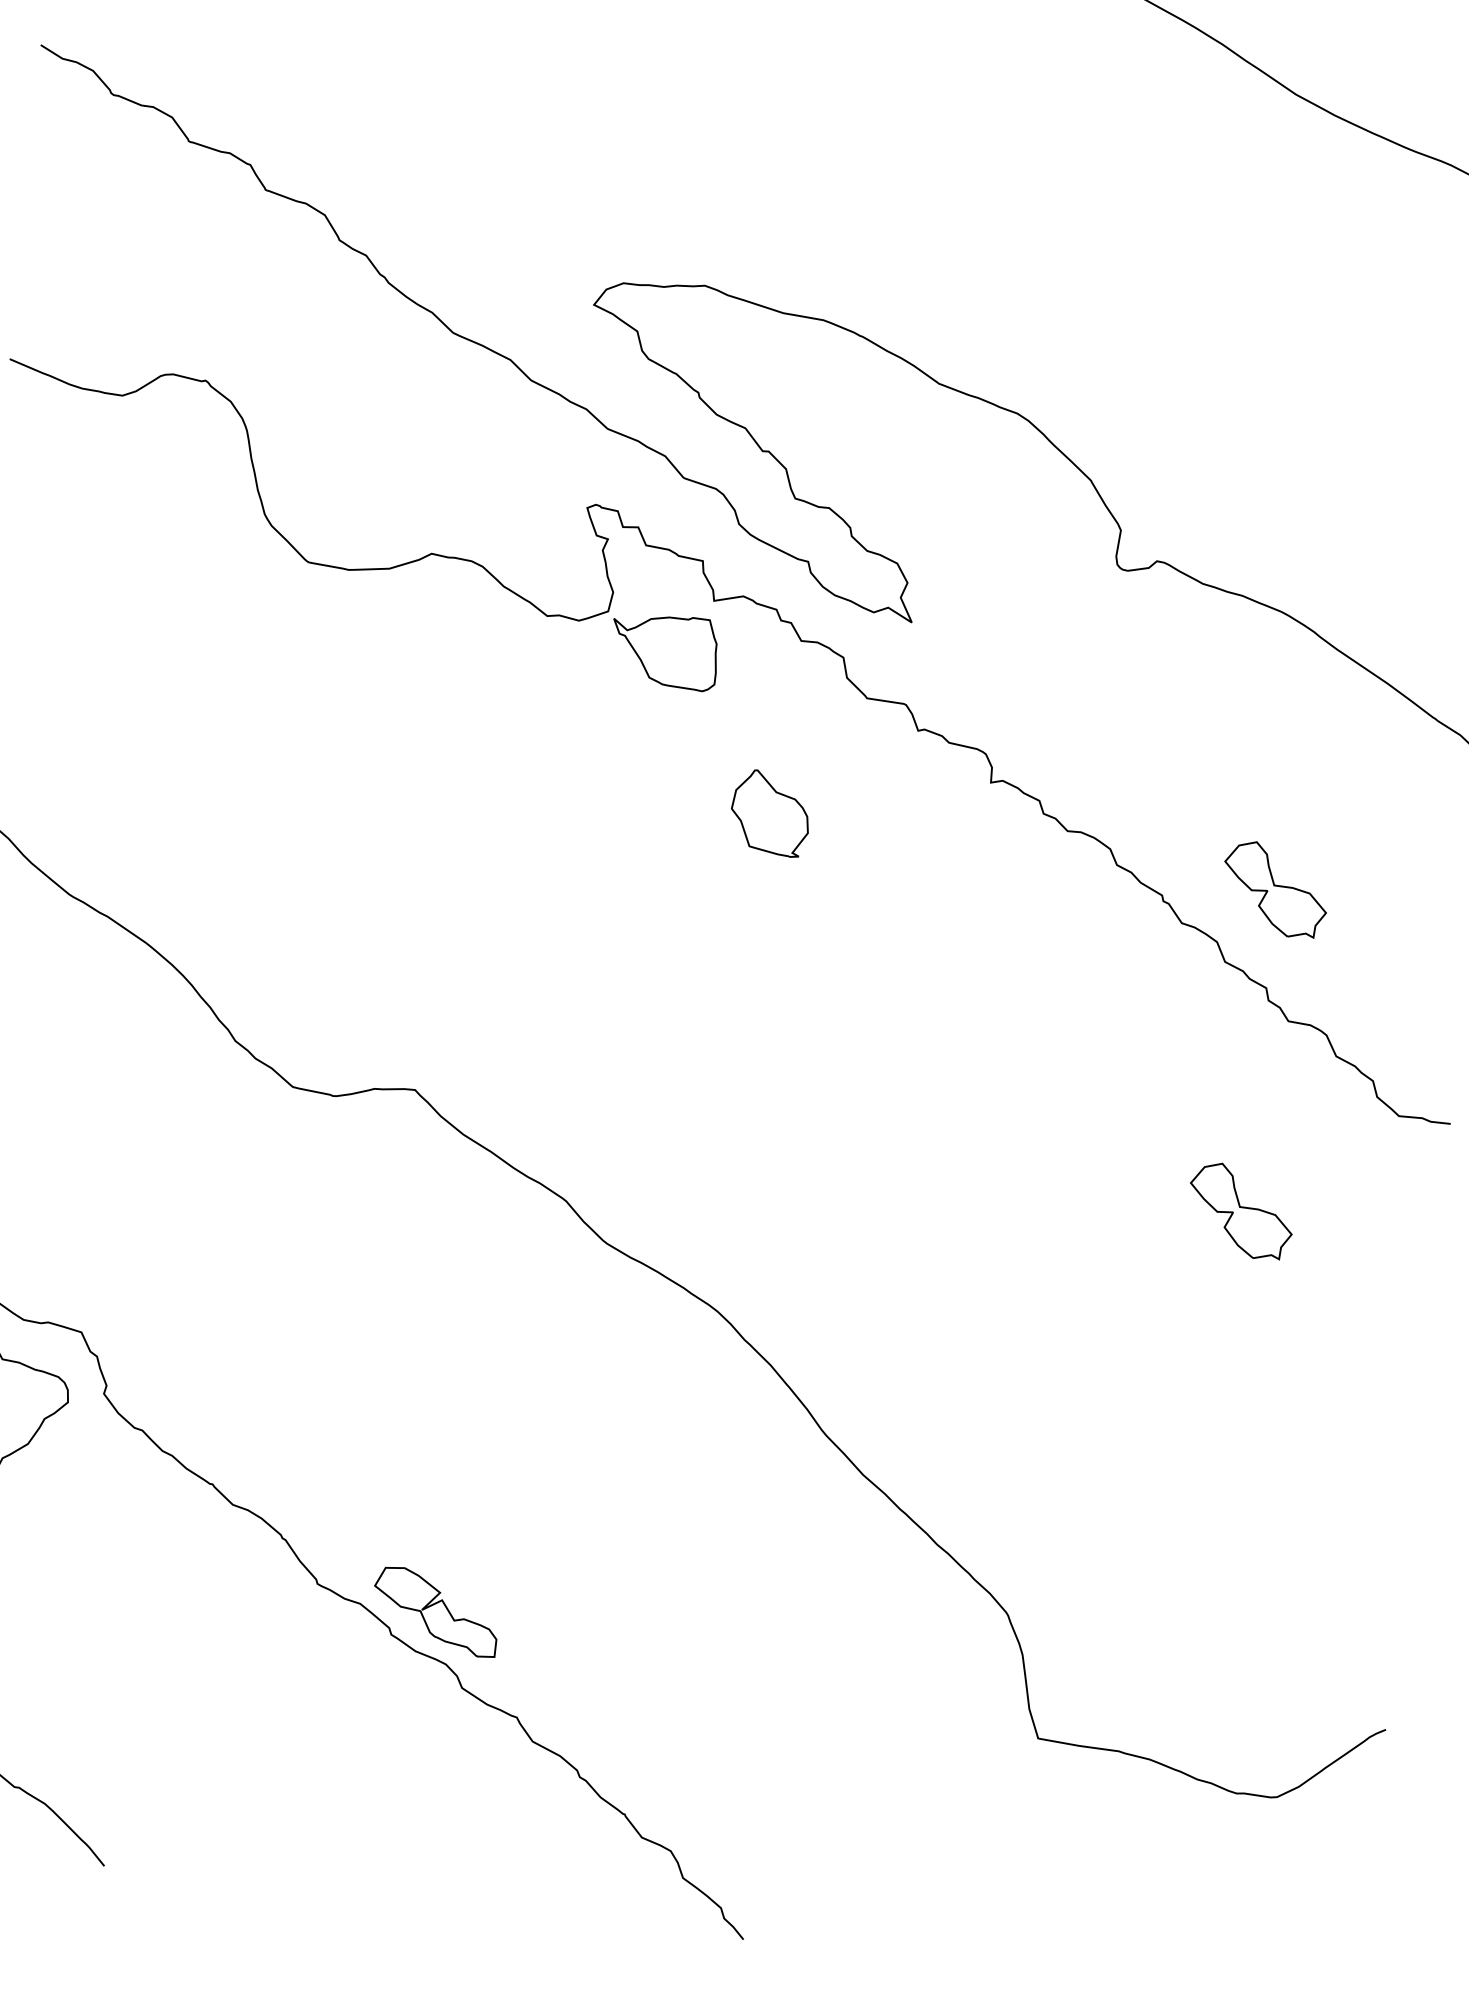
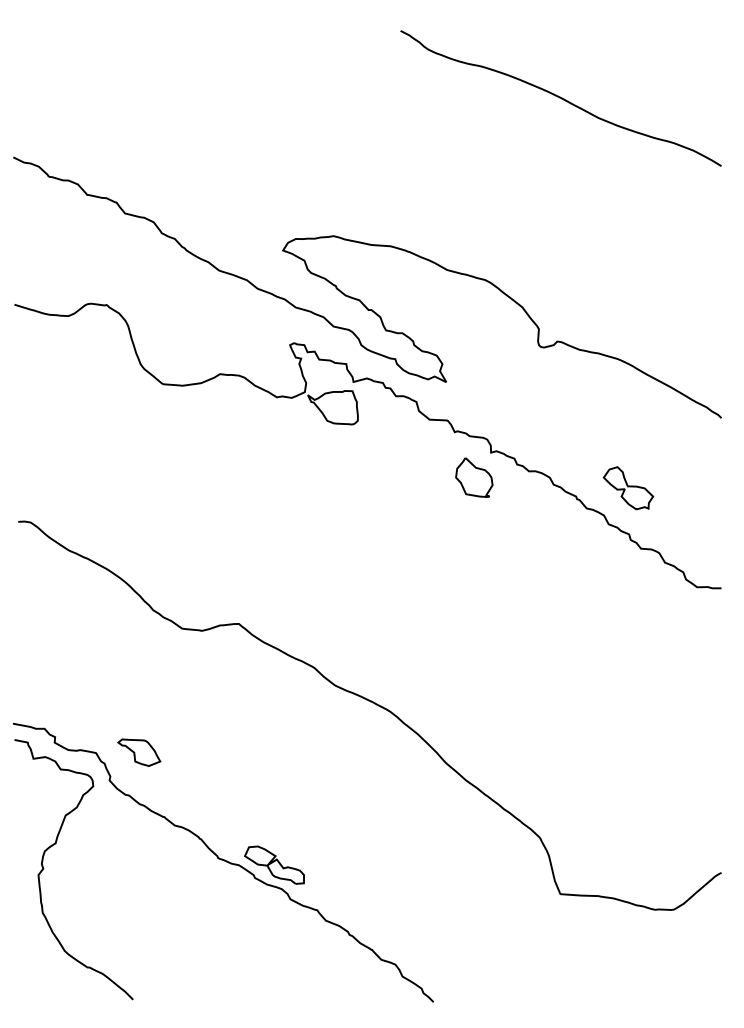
part: (771, 812) -> (474, 477), moved
part: (1241, 1211) -> (628, 639), removed
part: (174, 1341) -> (139, 752), added

